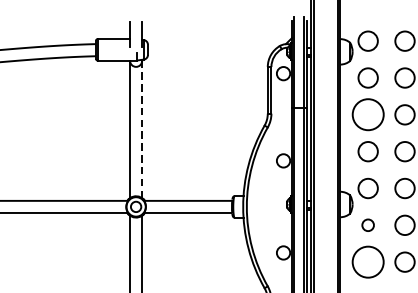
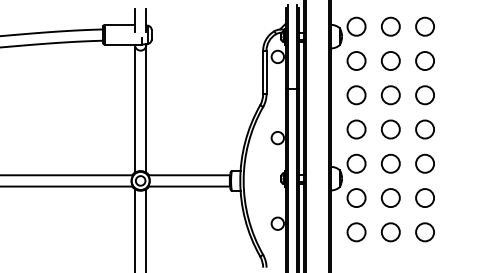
circle: (368, 115) -> (356, 95), size x0.62
line: (142, 129) -> (146, 108), dashed -> solid
circle: (368, 224) -> (356, 197), size x1.67
circle: (368, 262) -> (356, 232), size x0.62

